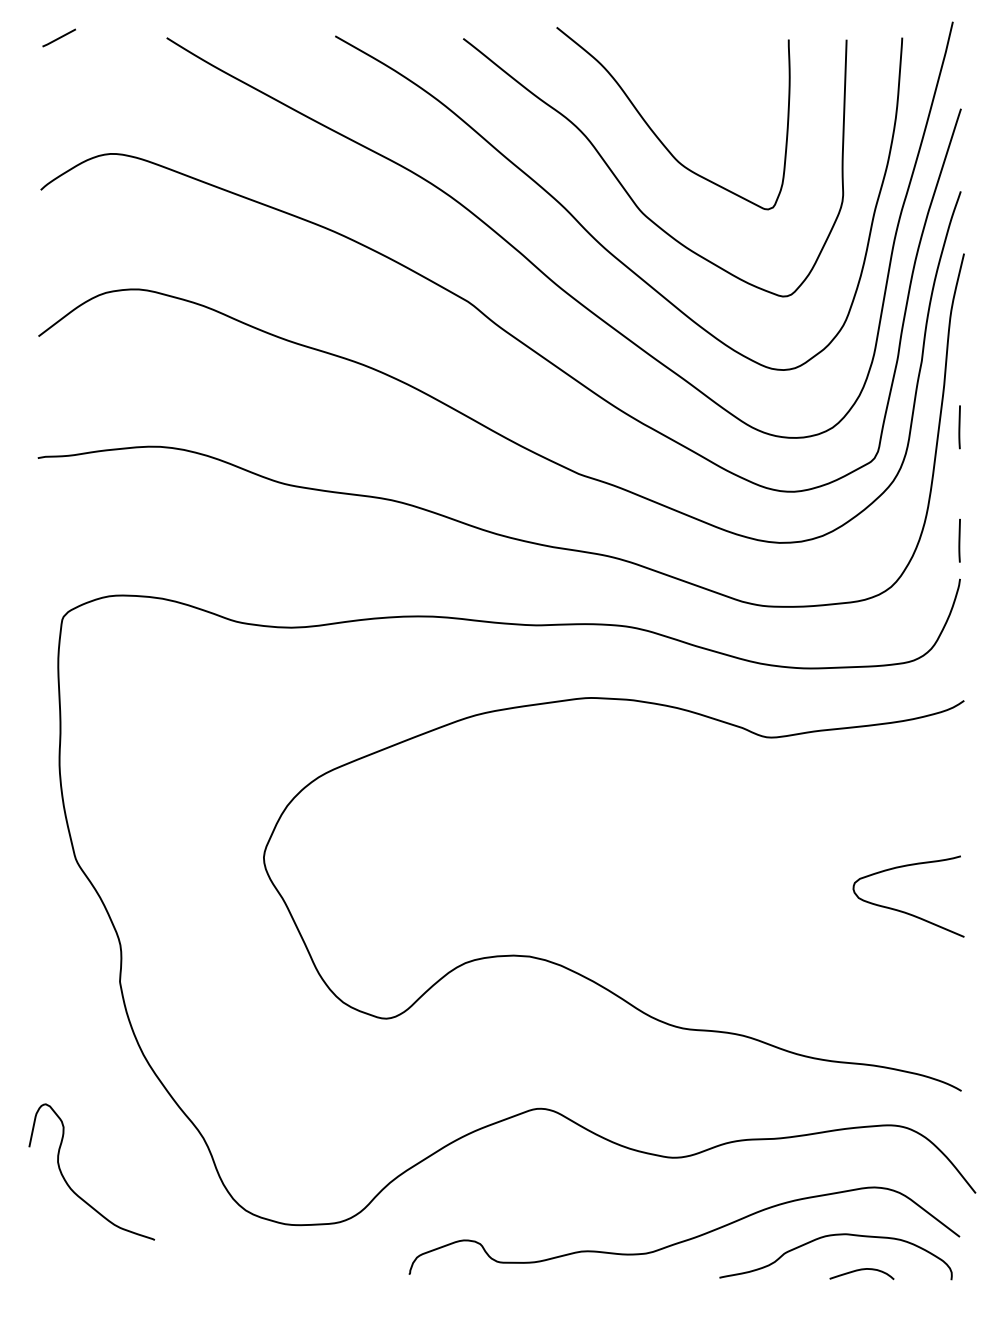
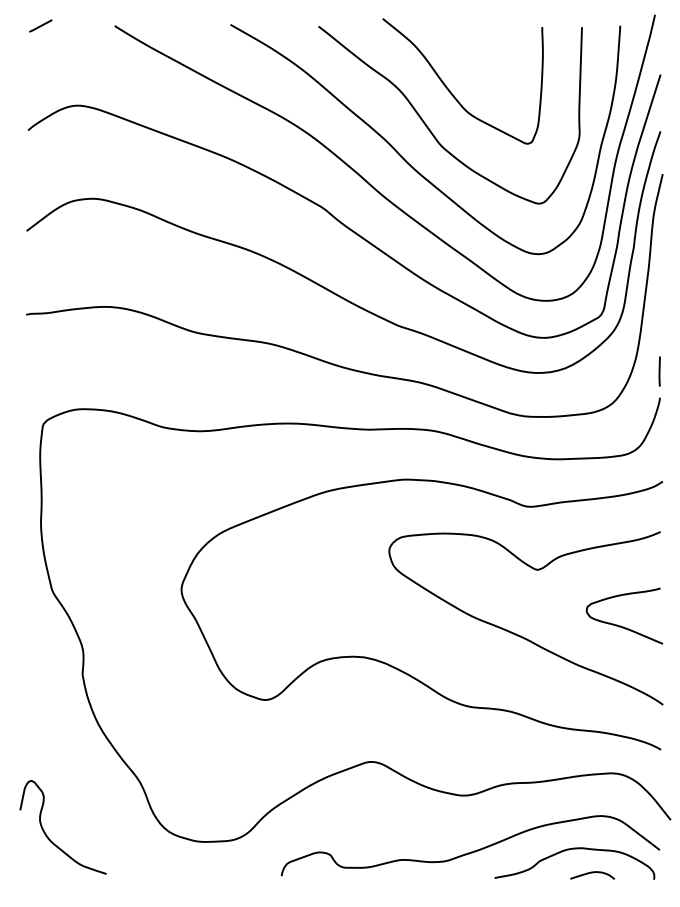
line: (959, 427) -> (659, 293), removed
curve: (754, 923) -> (518, 634), added
curve: (70, 1185) -> (48, 836), moved

